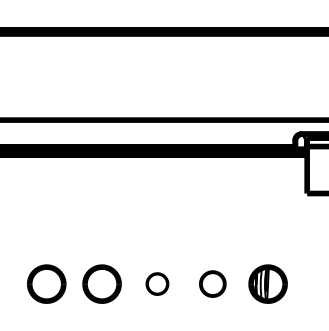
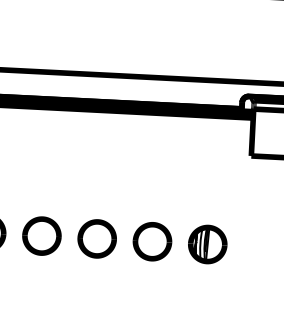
part: (157, 283) -> (97, 238), size x1.67
part: (212, 283) -> (152, 241), size x1.43

